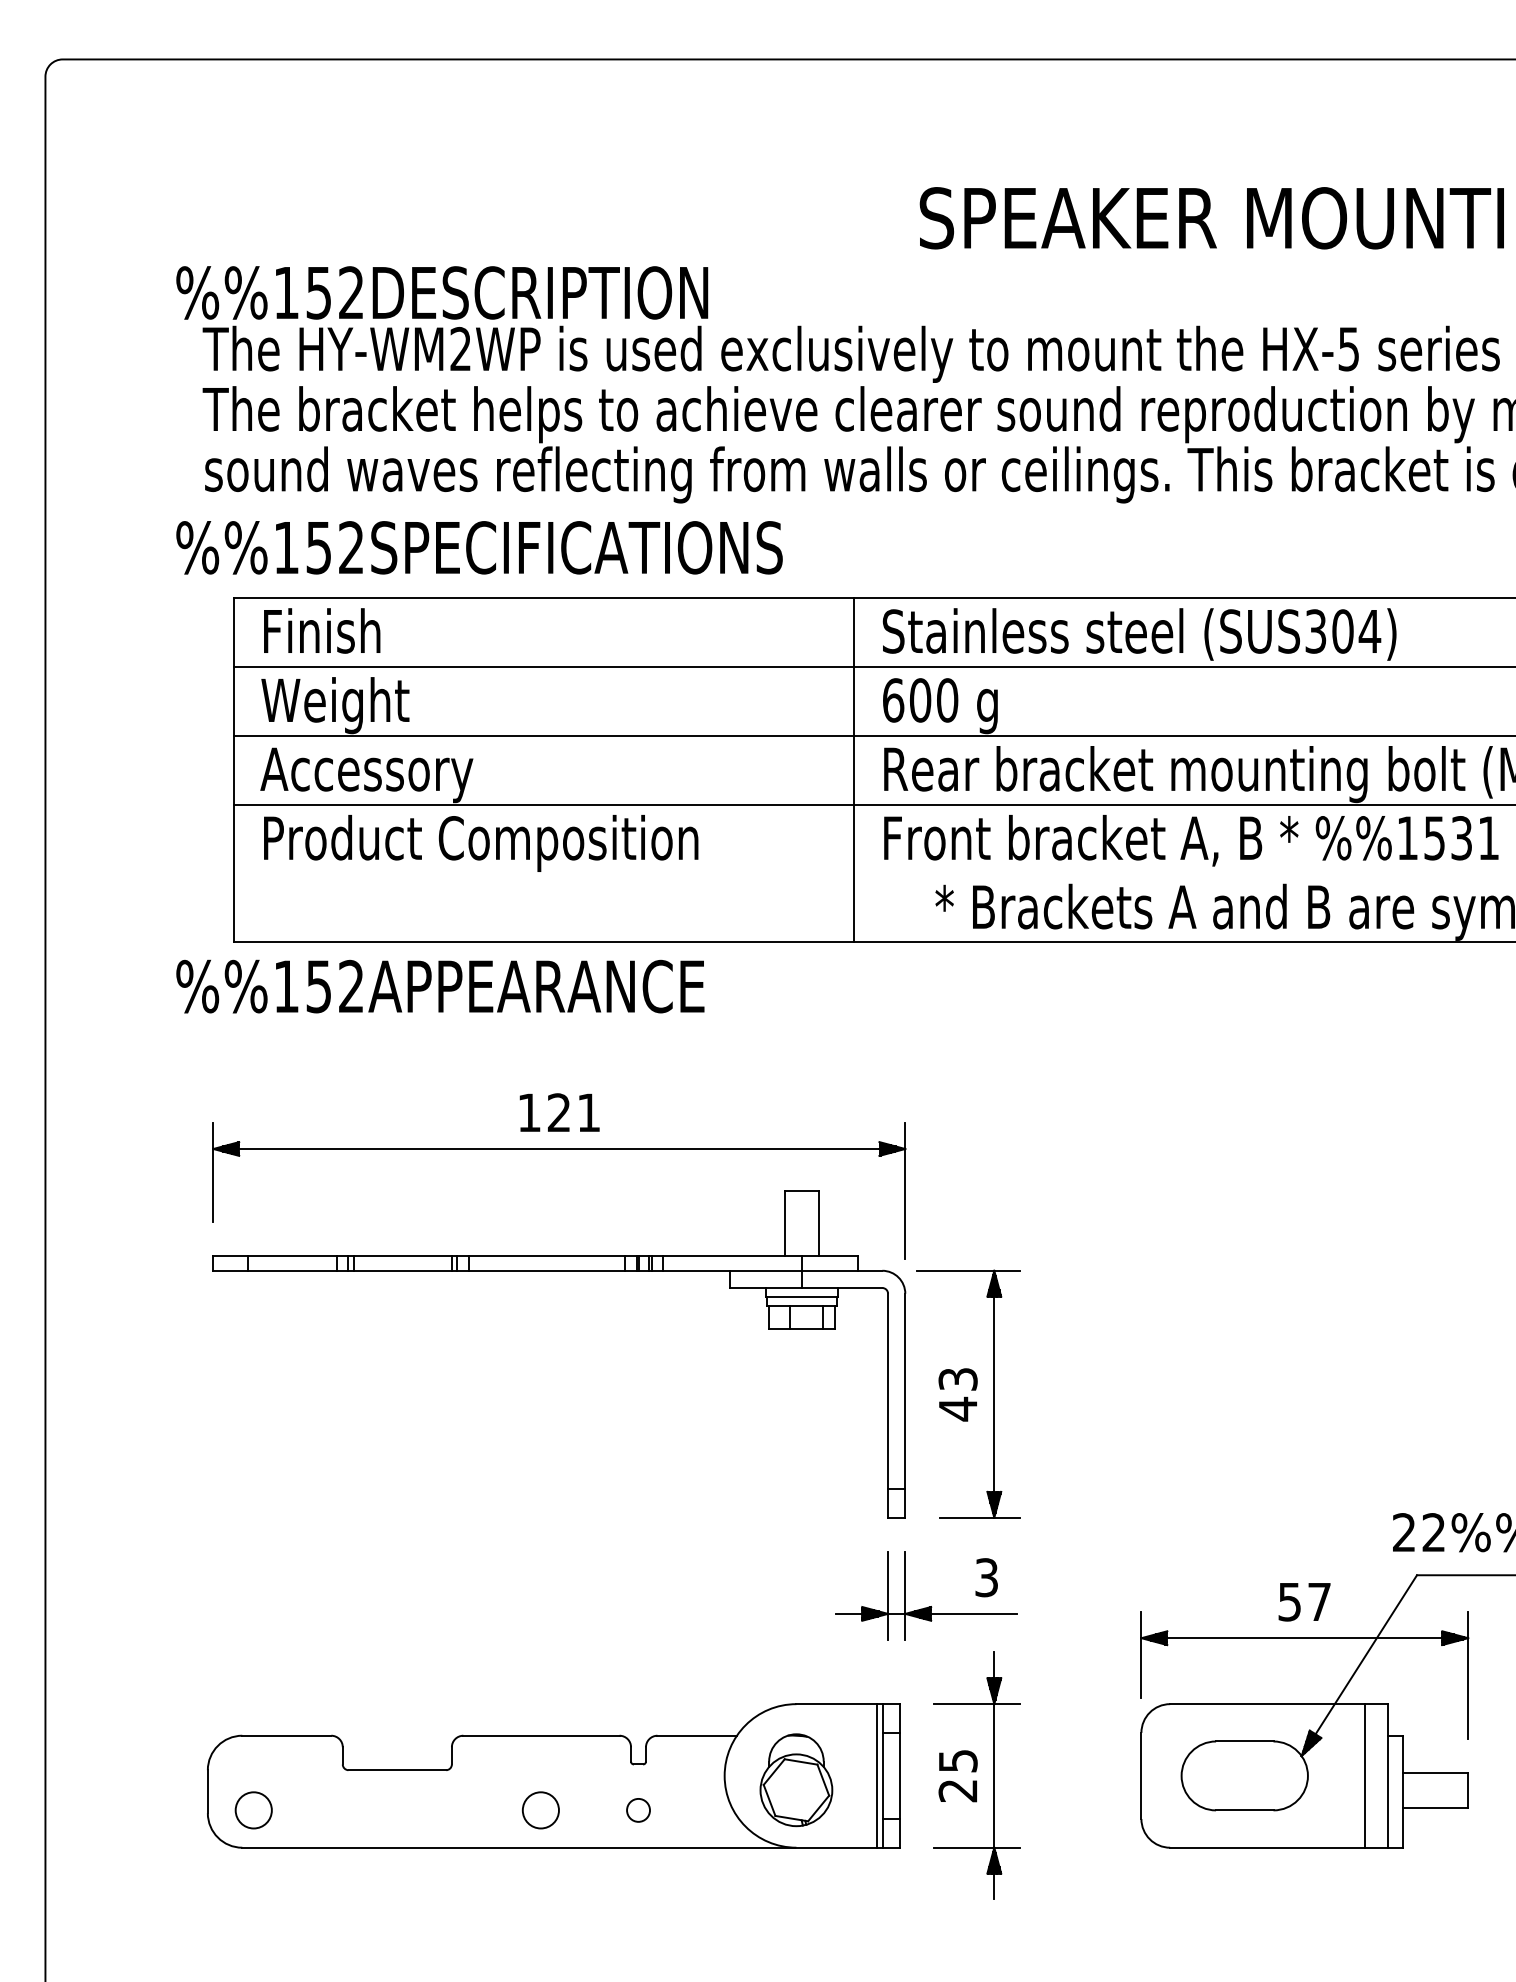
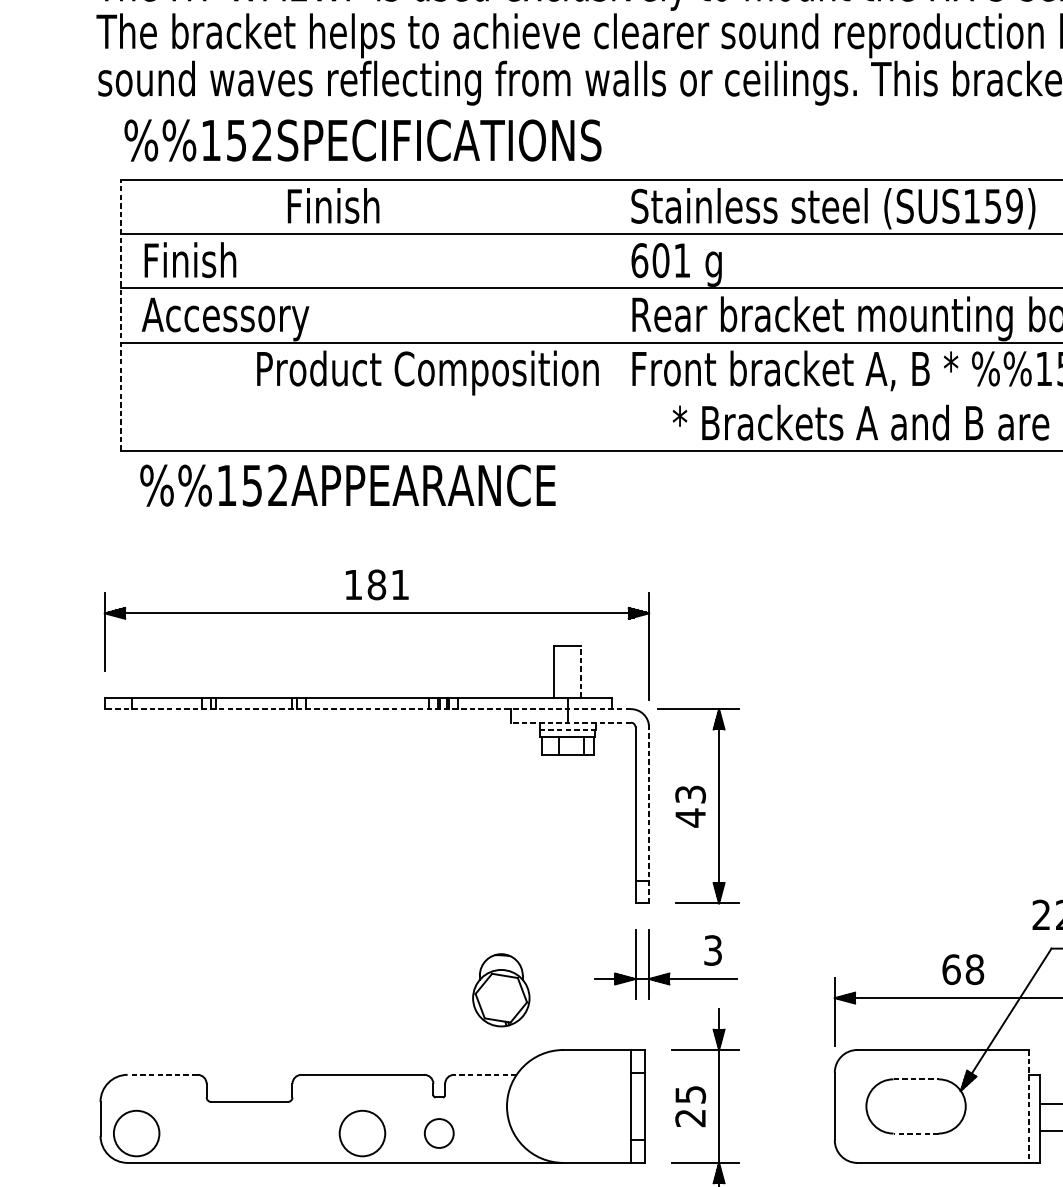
text: (479, 547) -> (362, 140), moved
text: (322, 630) -> (333, 205), moved
text: (1343, 631) -> (993, 206), (SUS304) -> (SUS159)
text: (947, 700) -> (682, 260), 600 -> 601
text: (335, 705) -> (200, 264), Weight -> Finish
line: (234, 769) -> (121, 314), solid -> dashed
line: (854, 769) -> (609, 314), removed
text: (481, 843) -> (428, 373), moved
text: (440, 986) -> (348, 485), moved
text: (558, 1112) -> (376, 584), 121 -> 181
line: (819, 1223) -> (581, 671), solid -> dashed
line: (547, 1270) -> (367, 708), solid -> dashed
line: (805, 1288) -> (570, 723), solid -> dashed
line: (801, 1297) -> (567, 730), solid -> dashed
line: (905, 1405) -> (649, 815), solid -> dashed
text: (1304, 1601) -> (963, 969), 57 -> 68
line: (286, 1735) -> (162, 1074), solid -> dashed
line: (697, 1735) -> (485, 1074), solid -> dashed
line: (1244, 1741) -> (915, 1079), solid -> dashed
line: (876, 1775) -> (626, 1106), removed
line: (1365, 1775) -> (1011, 1106), removed
line: (1388, 1775) -> (1029, 1106), solid -> dashed
part: (796, 1780) -> (501, 990), moved
circle: (253, 1810) -> (136, 1133), size x1.6
circle: (540, 1810) -> (362, 1133), size x1.6
circle: (638, 1810) -> (439, 1133), size x1.6
line: (1244, 1810) -> (915, 1133), solid -> dashed

